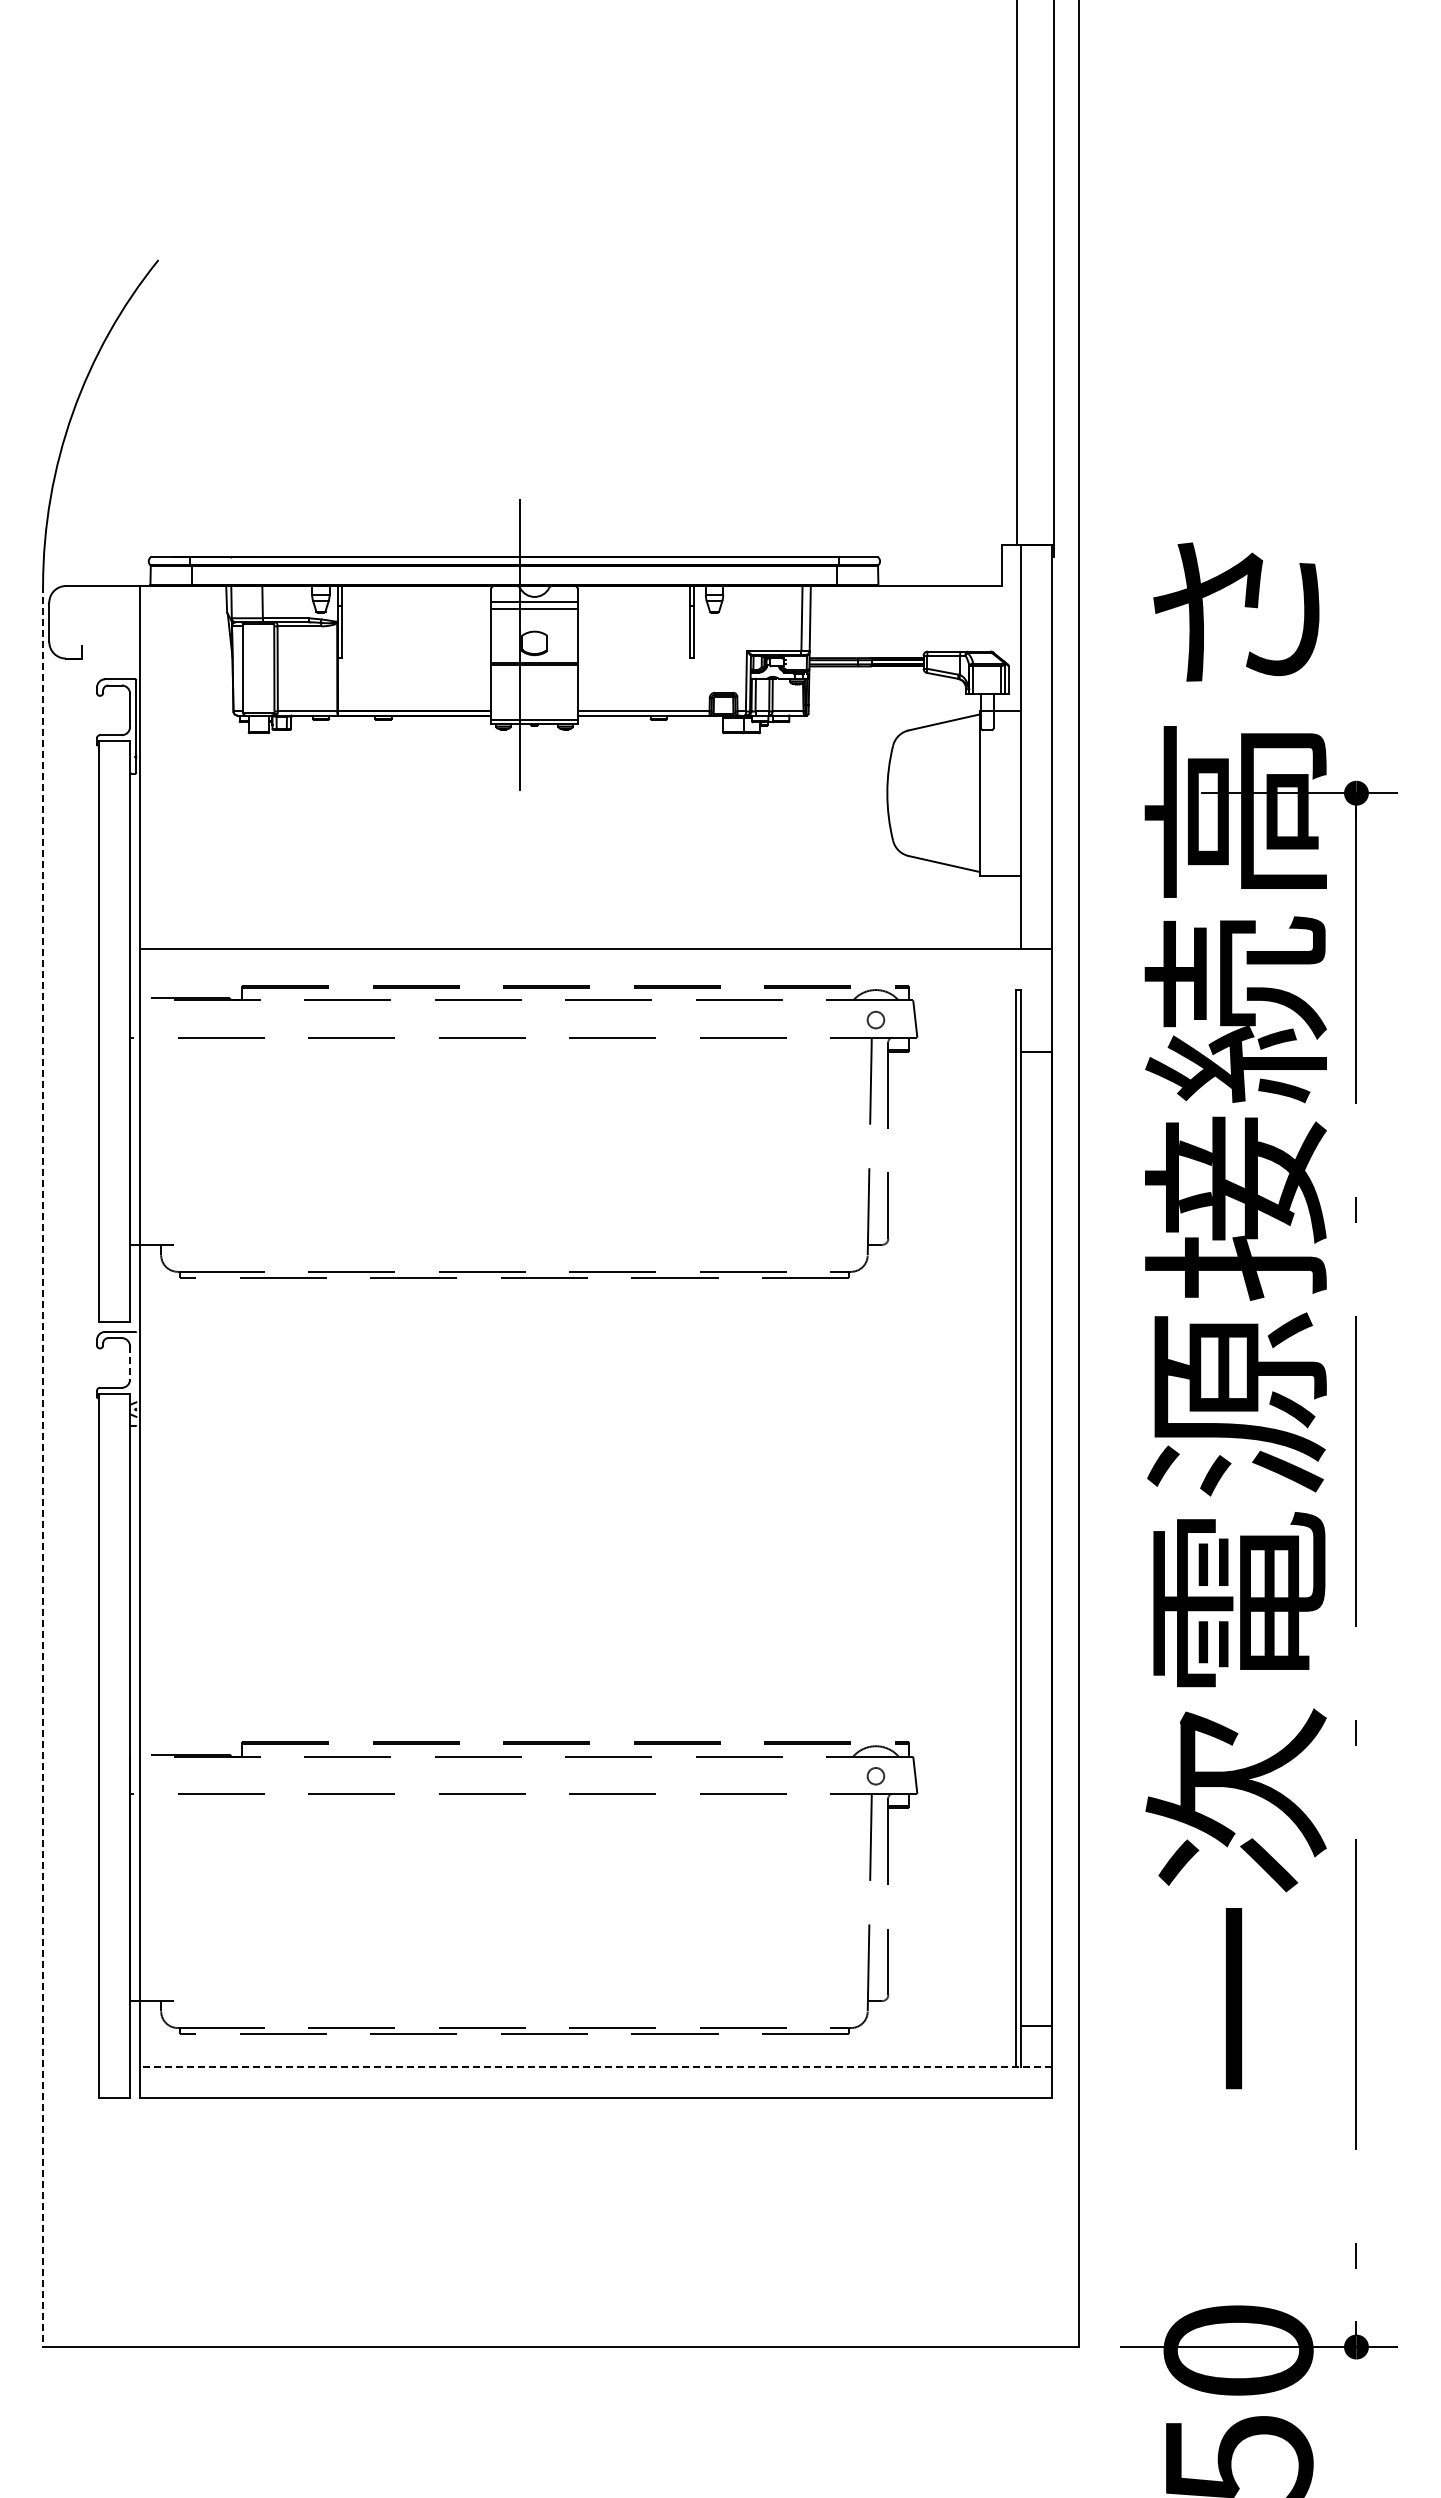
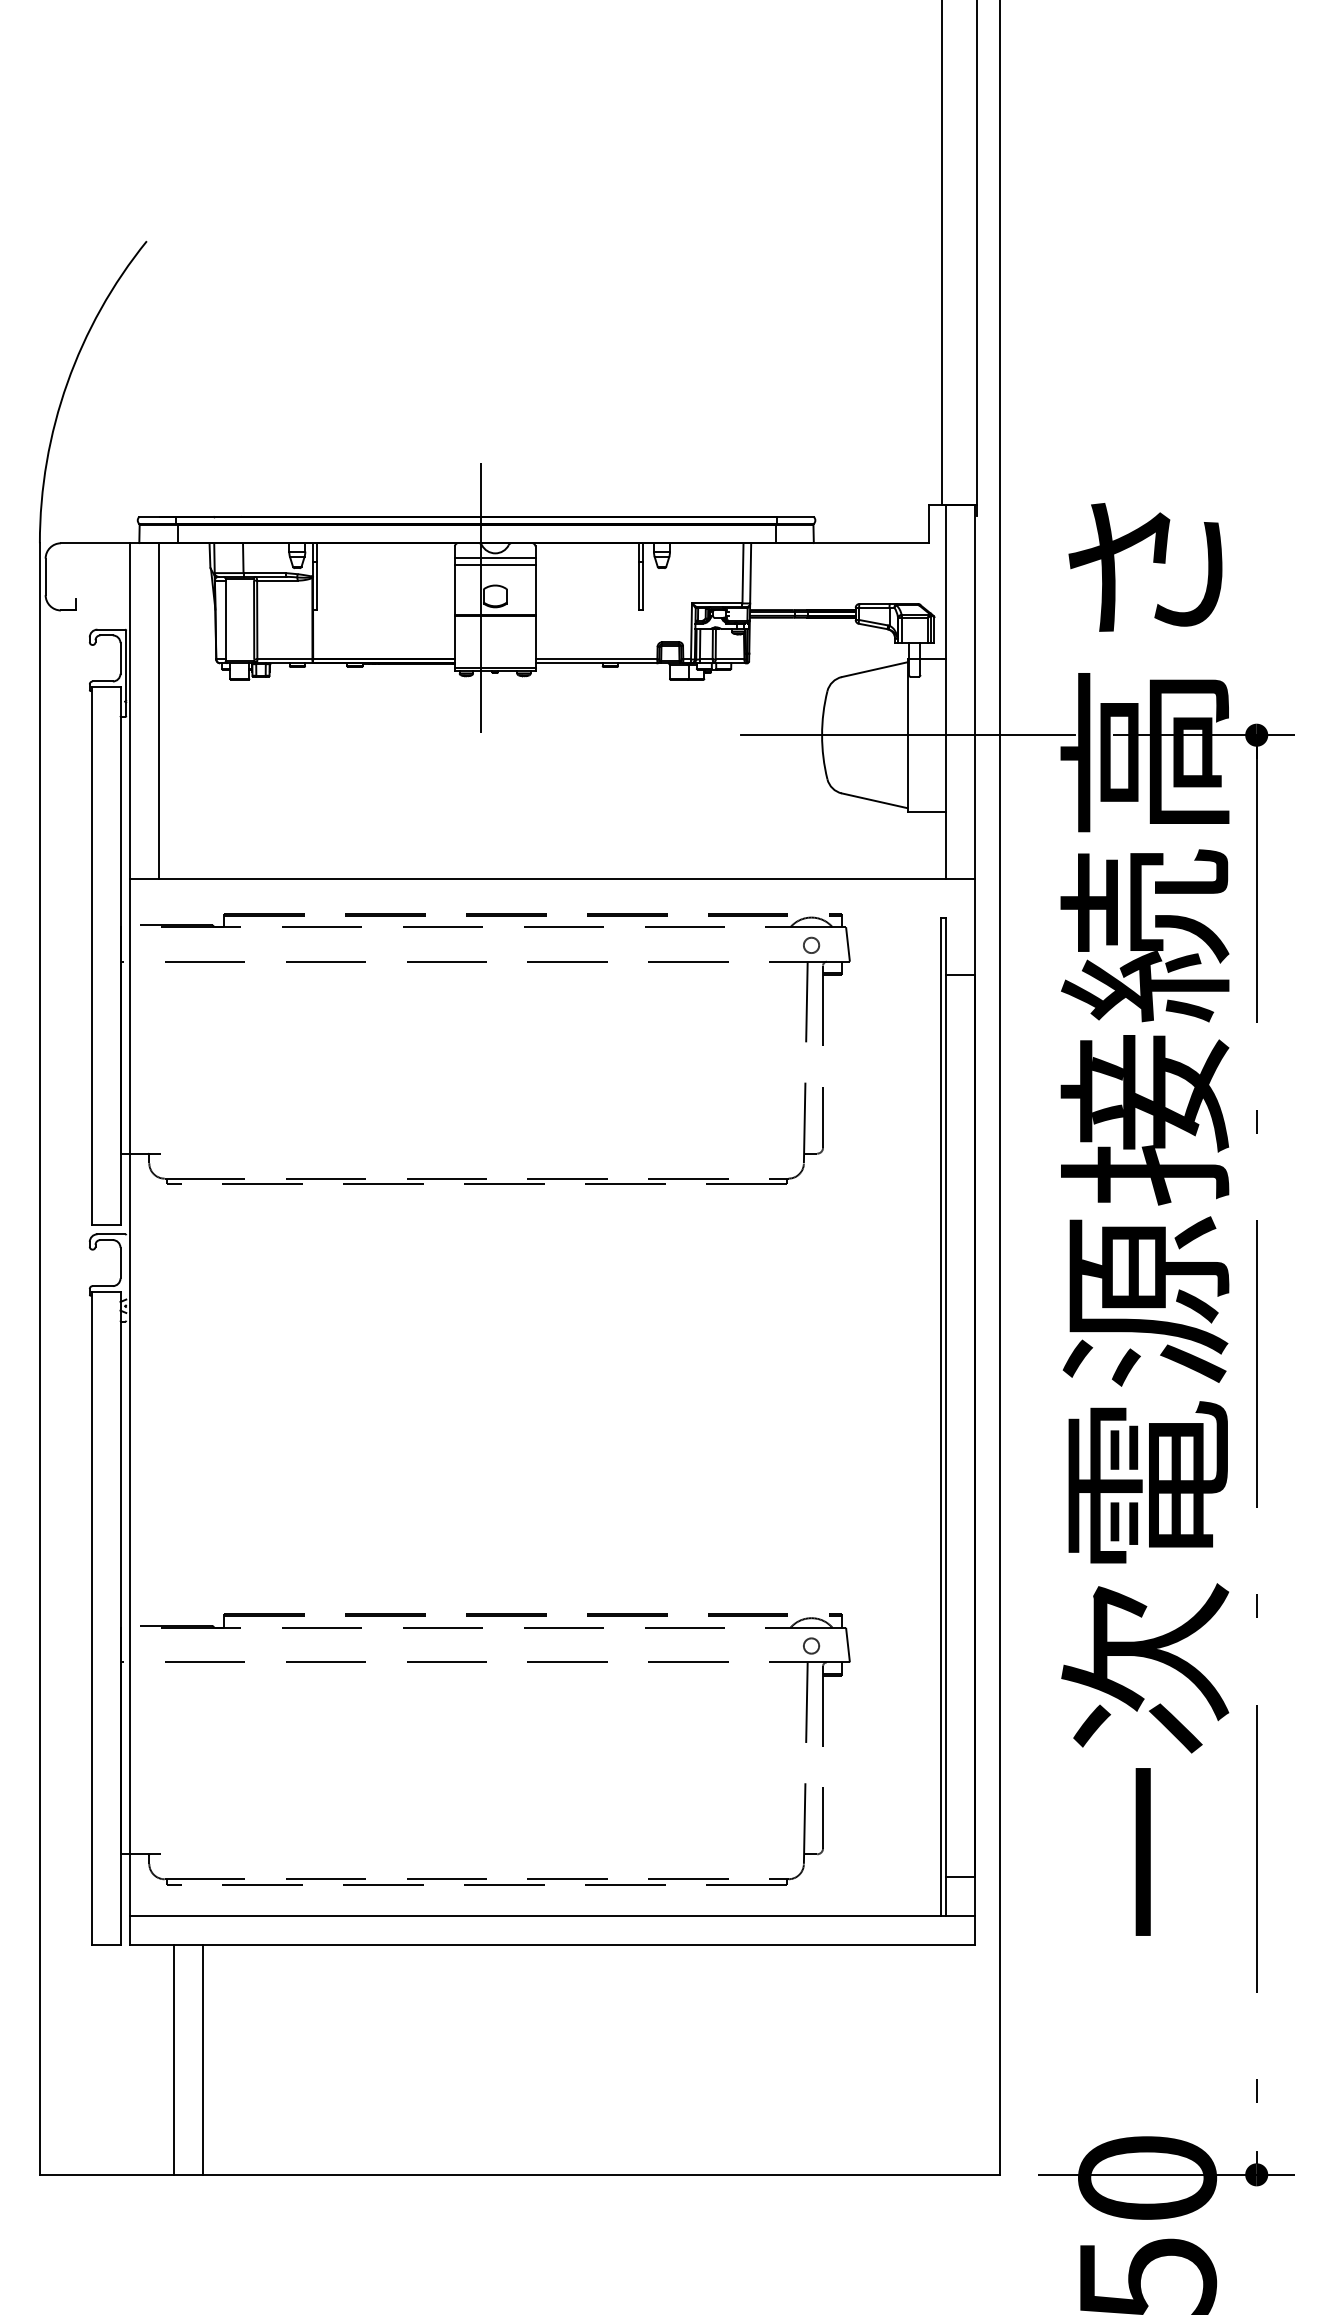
line: (171, 767) -> (158, 711), added
line: (979, 793) -> (907, 735), added
line: (130, 1362) -> (120, 1262), dashed -> solid
line: (43, 1466) -> (40, 1359), dashed -> solid
line: (596, 2067) -> (552, 1915), dashed -> solid
line: (188, 2222) -> (174, 2059), added
line: (219, 2222) -> (203, 2059), added

